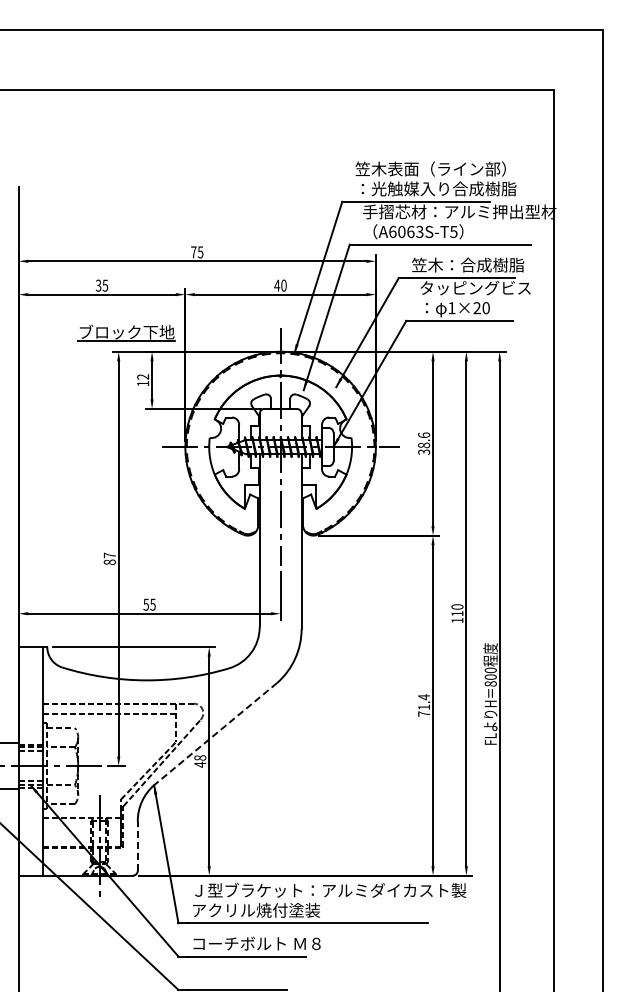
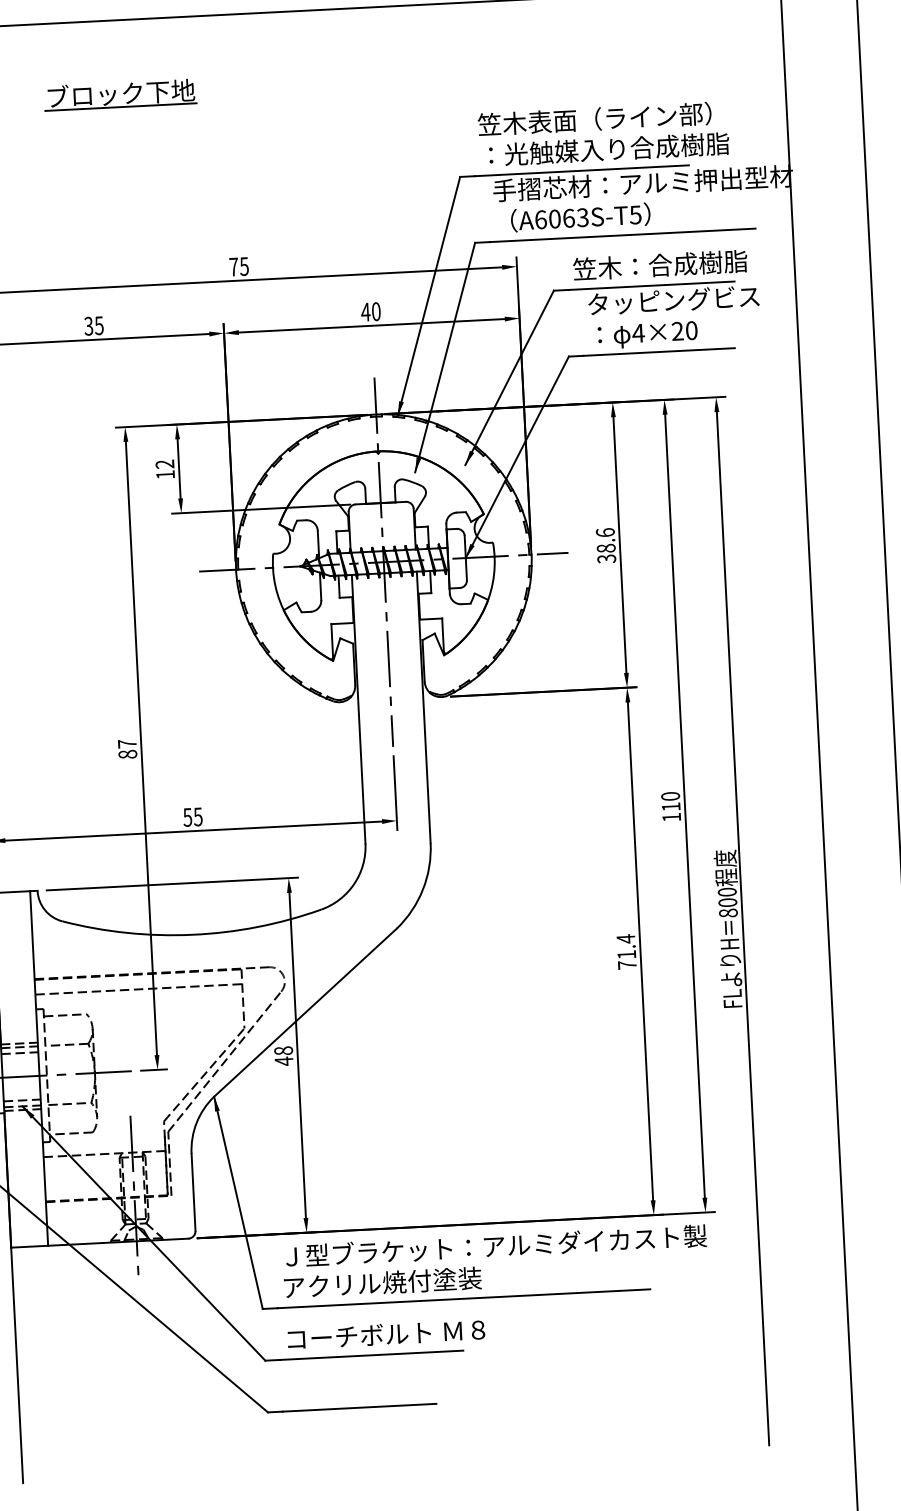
text: (451, 308) -> (637, 333), 1×20 -> 4×20
part: (126, 332) -> (120, 94), moved
line: (215, 734) -> (305, 1013), dashed -> solid
line: (137, 846) -> (193, 1193), dashed -> solid

